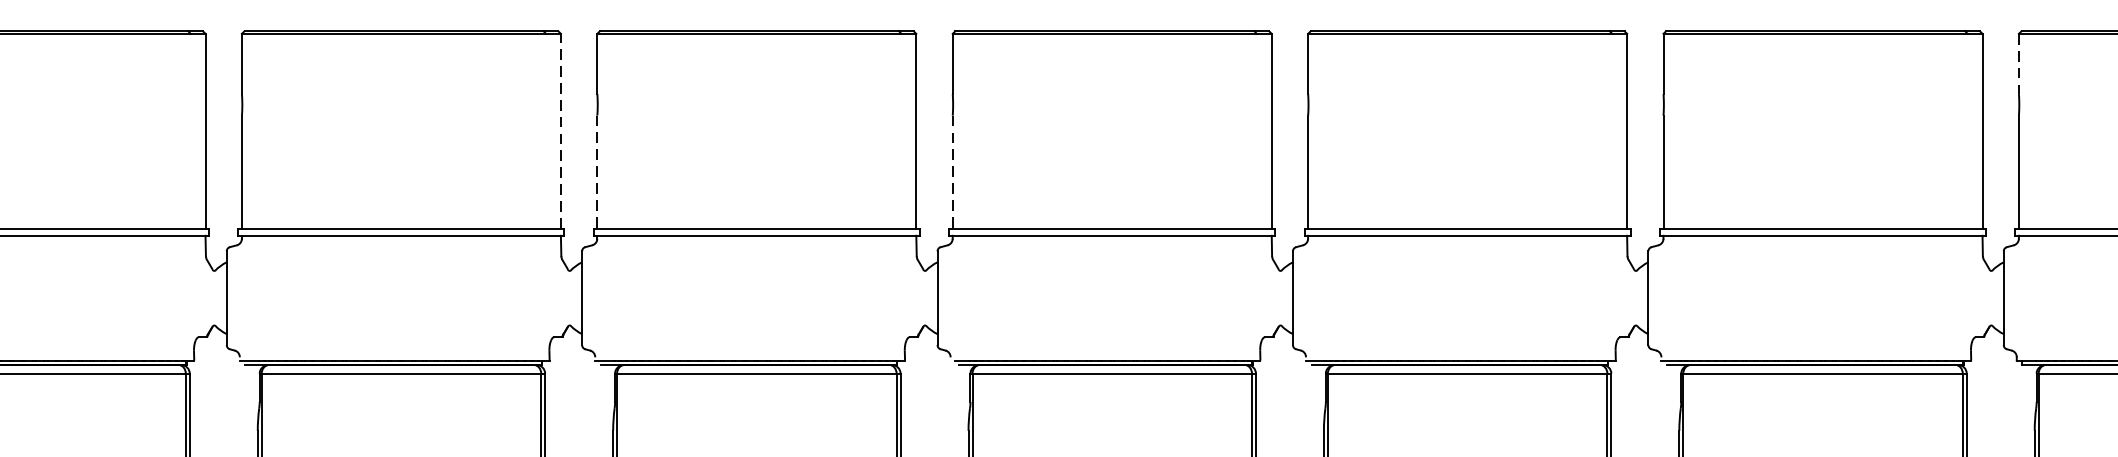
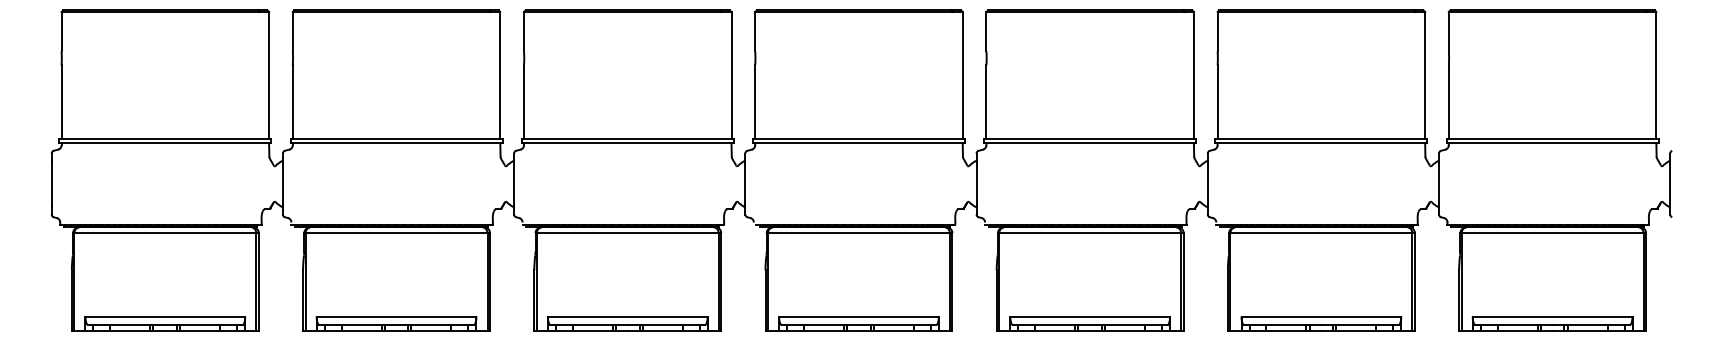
line: (2018, 63) -> (1448, 31), dashed -> solid
line: (561, 129) -> (500, 74), dashed -> solid
line: (596, 172) -> (523, 102), dashed -> solid
line: (953, 172) -> (755, 102), dashed -> solid

